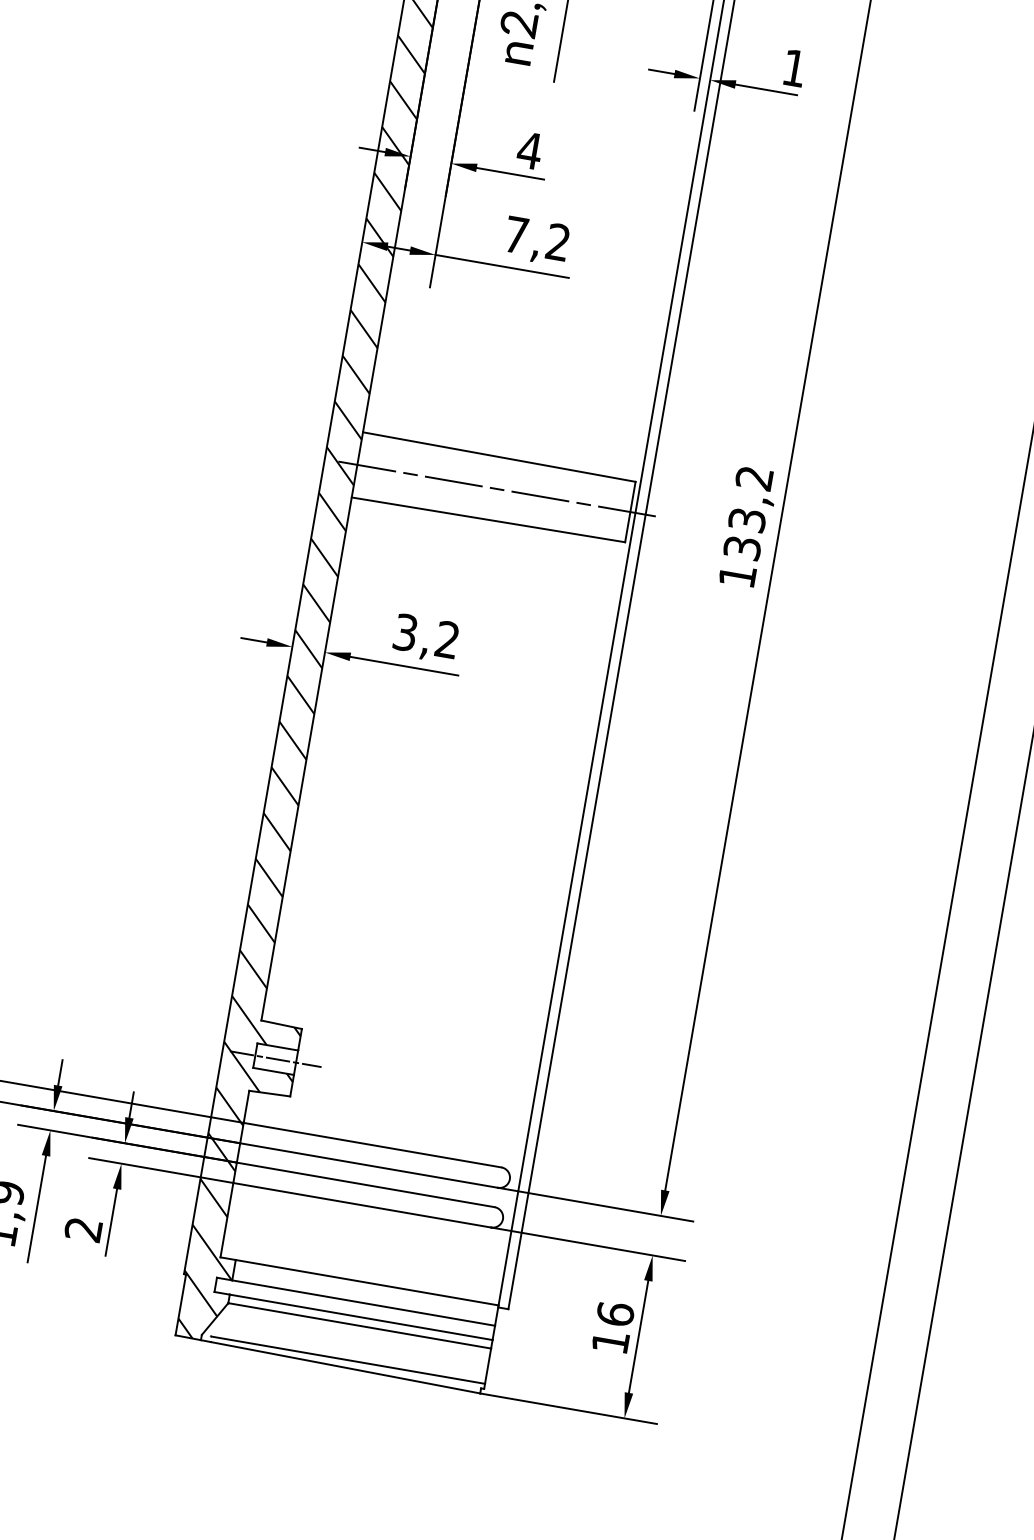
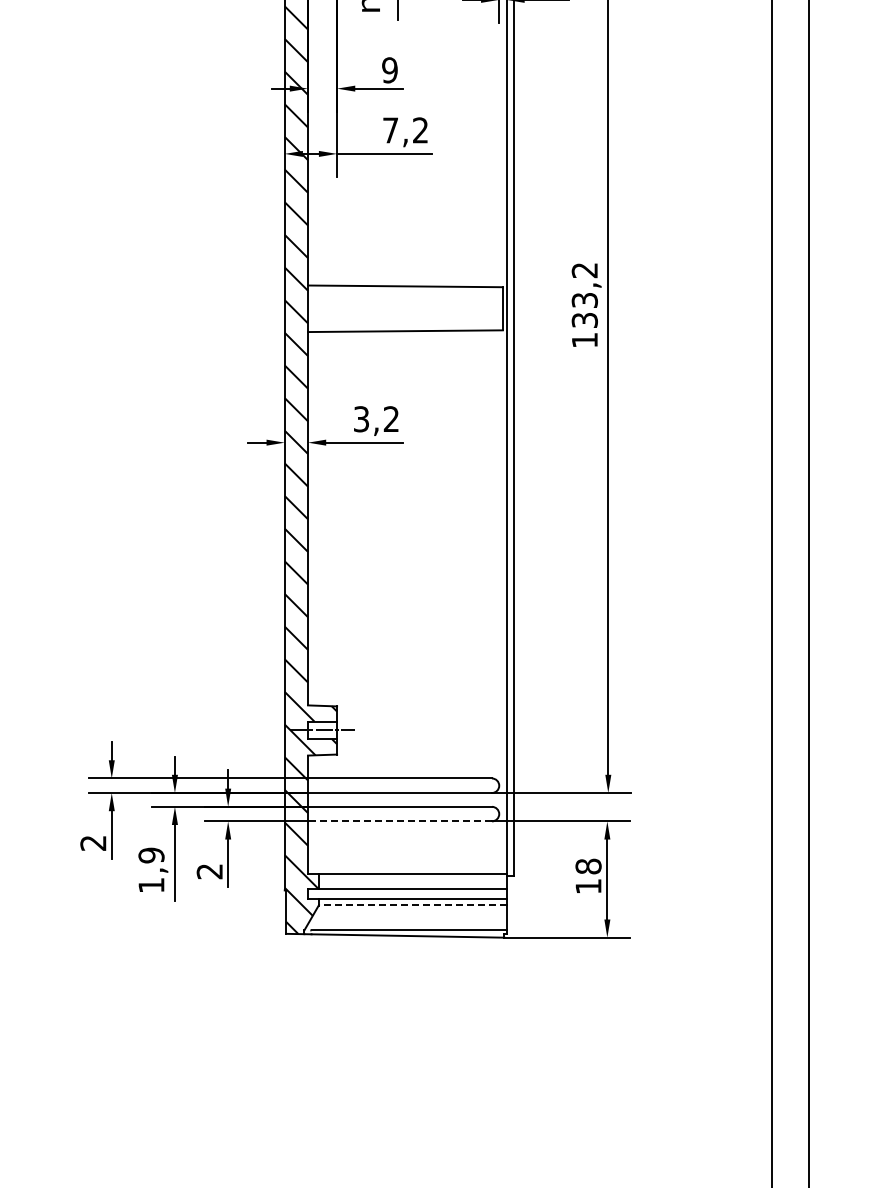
text: (529, 150) -> (389, 70), 4 -> 9
line: (494, 488) -> (405, 308), removed
line: (362, 1205) -> (400, 821), solid -> dashed
text: (615, 1314) -> (588, 866), 16 -> 18
line: (359, 1326) -> (412, 905), solid -> dashed

